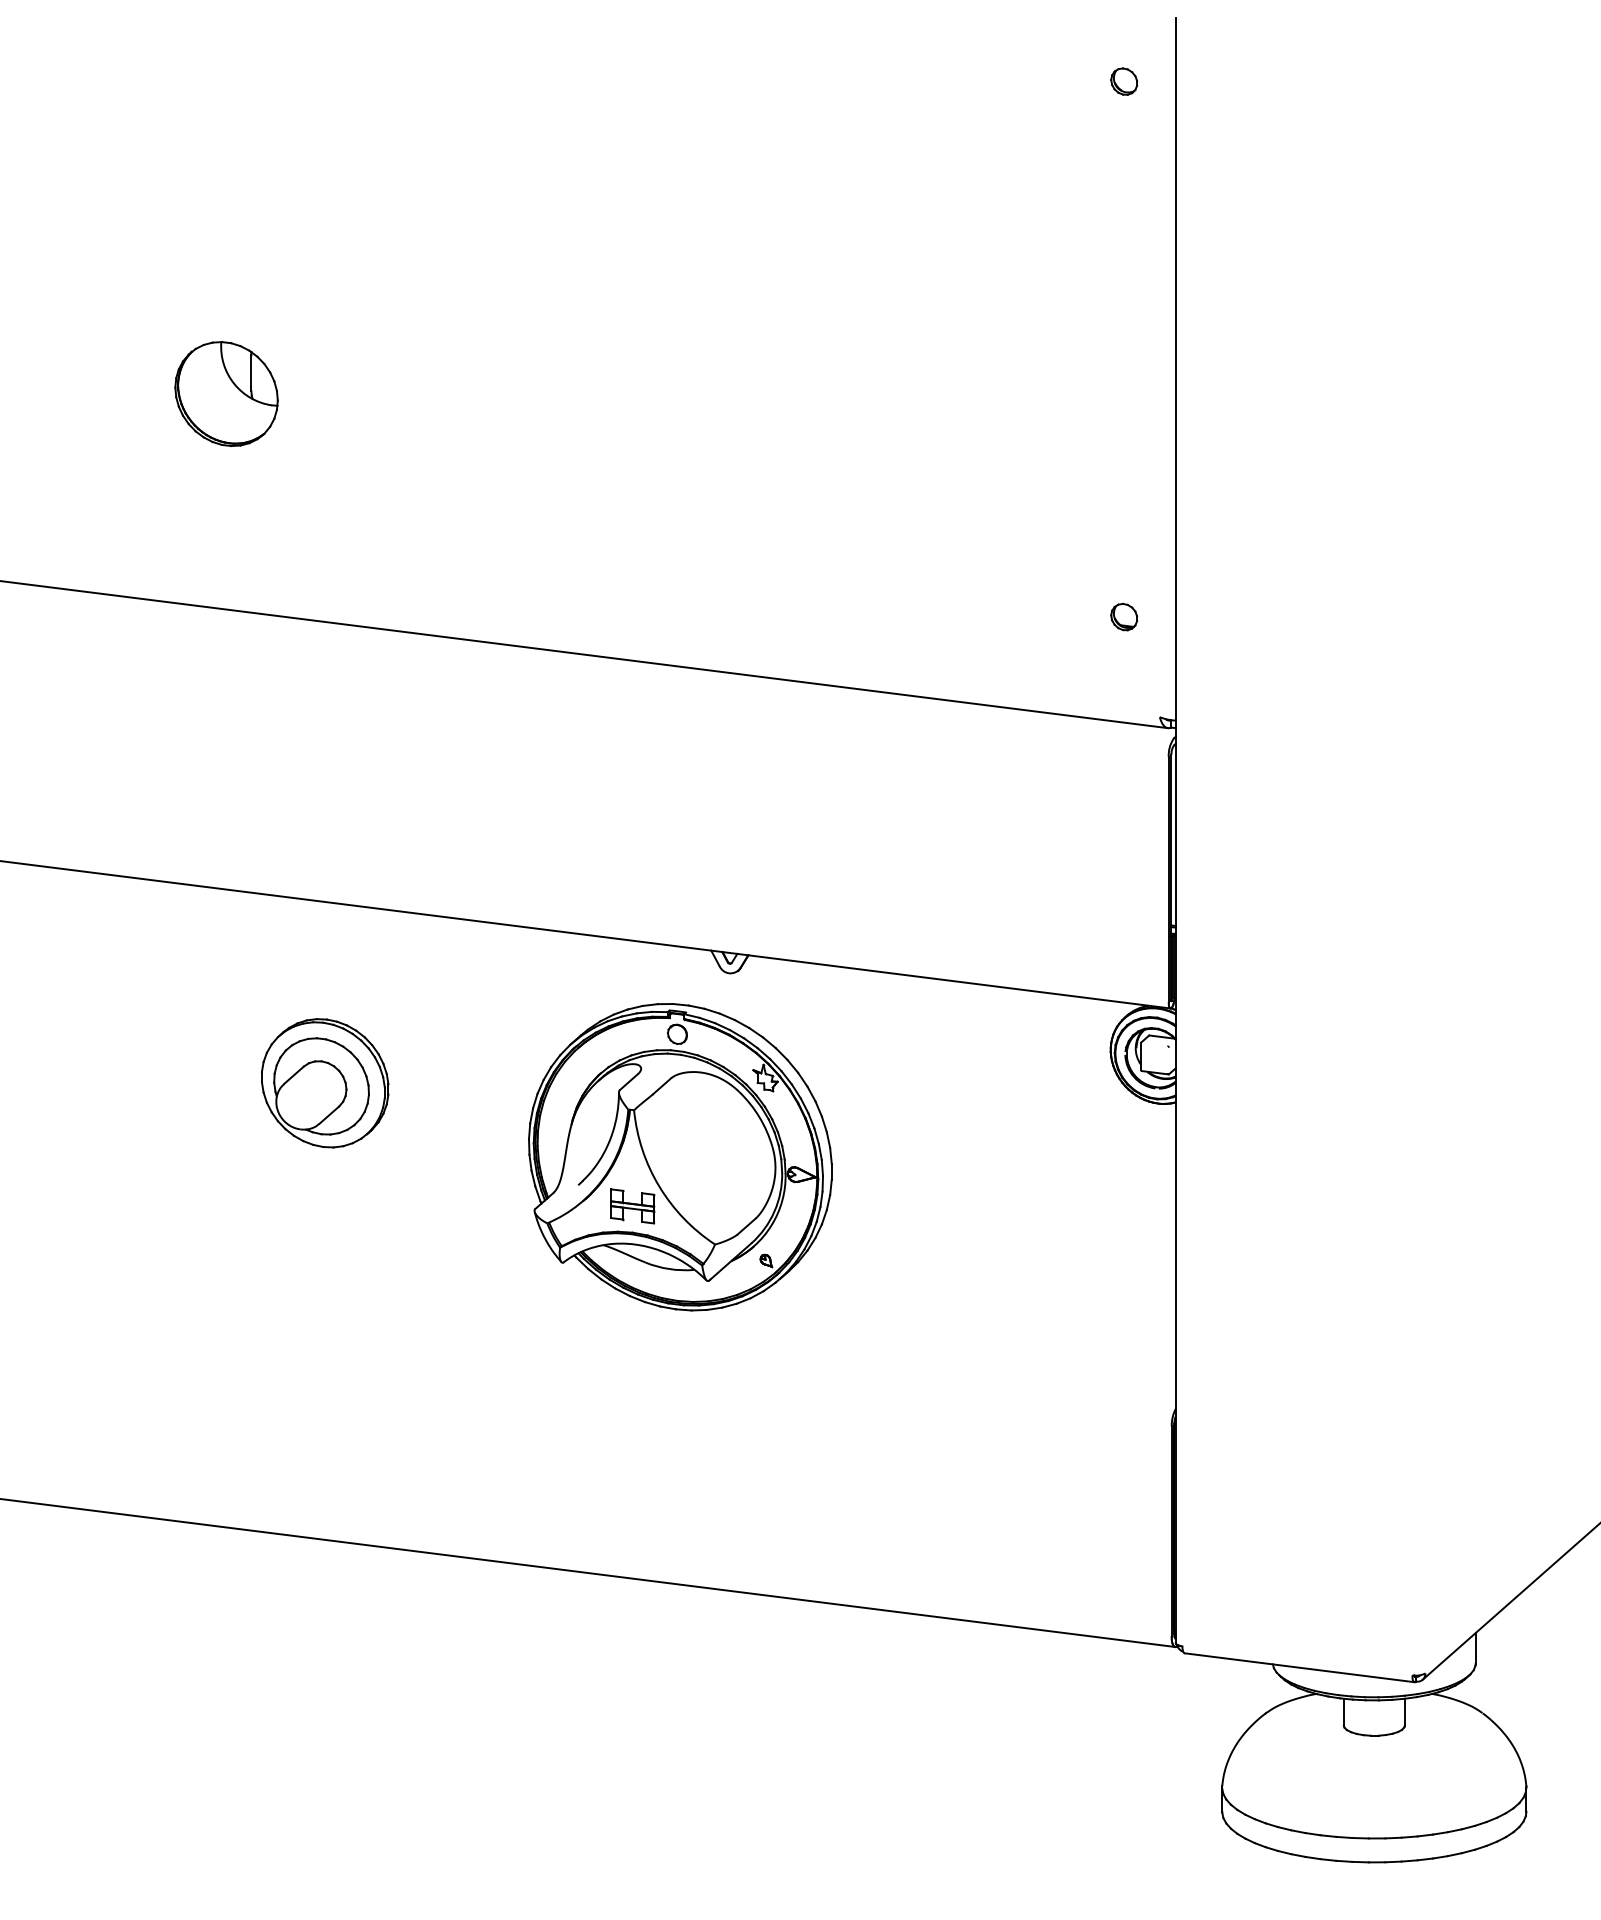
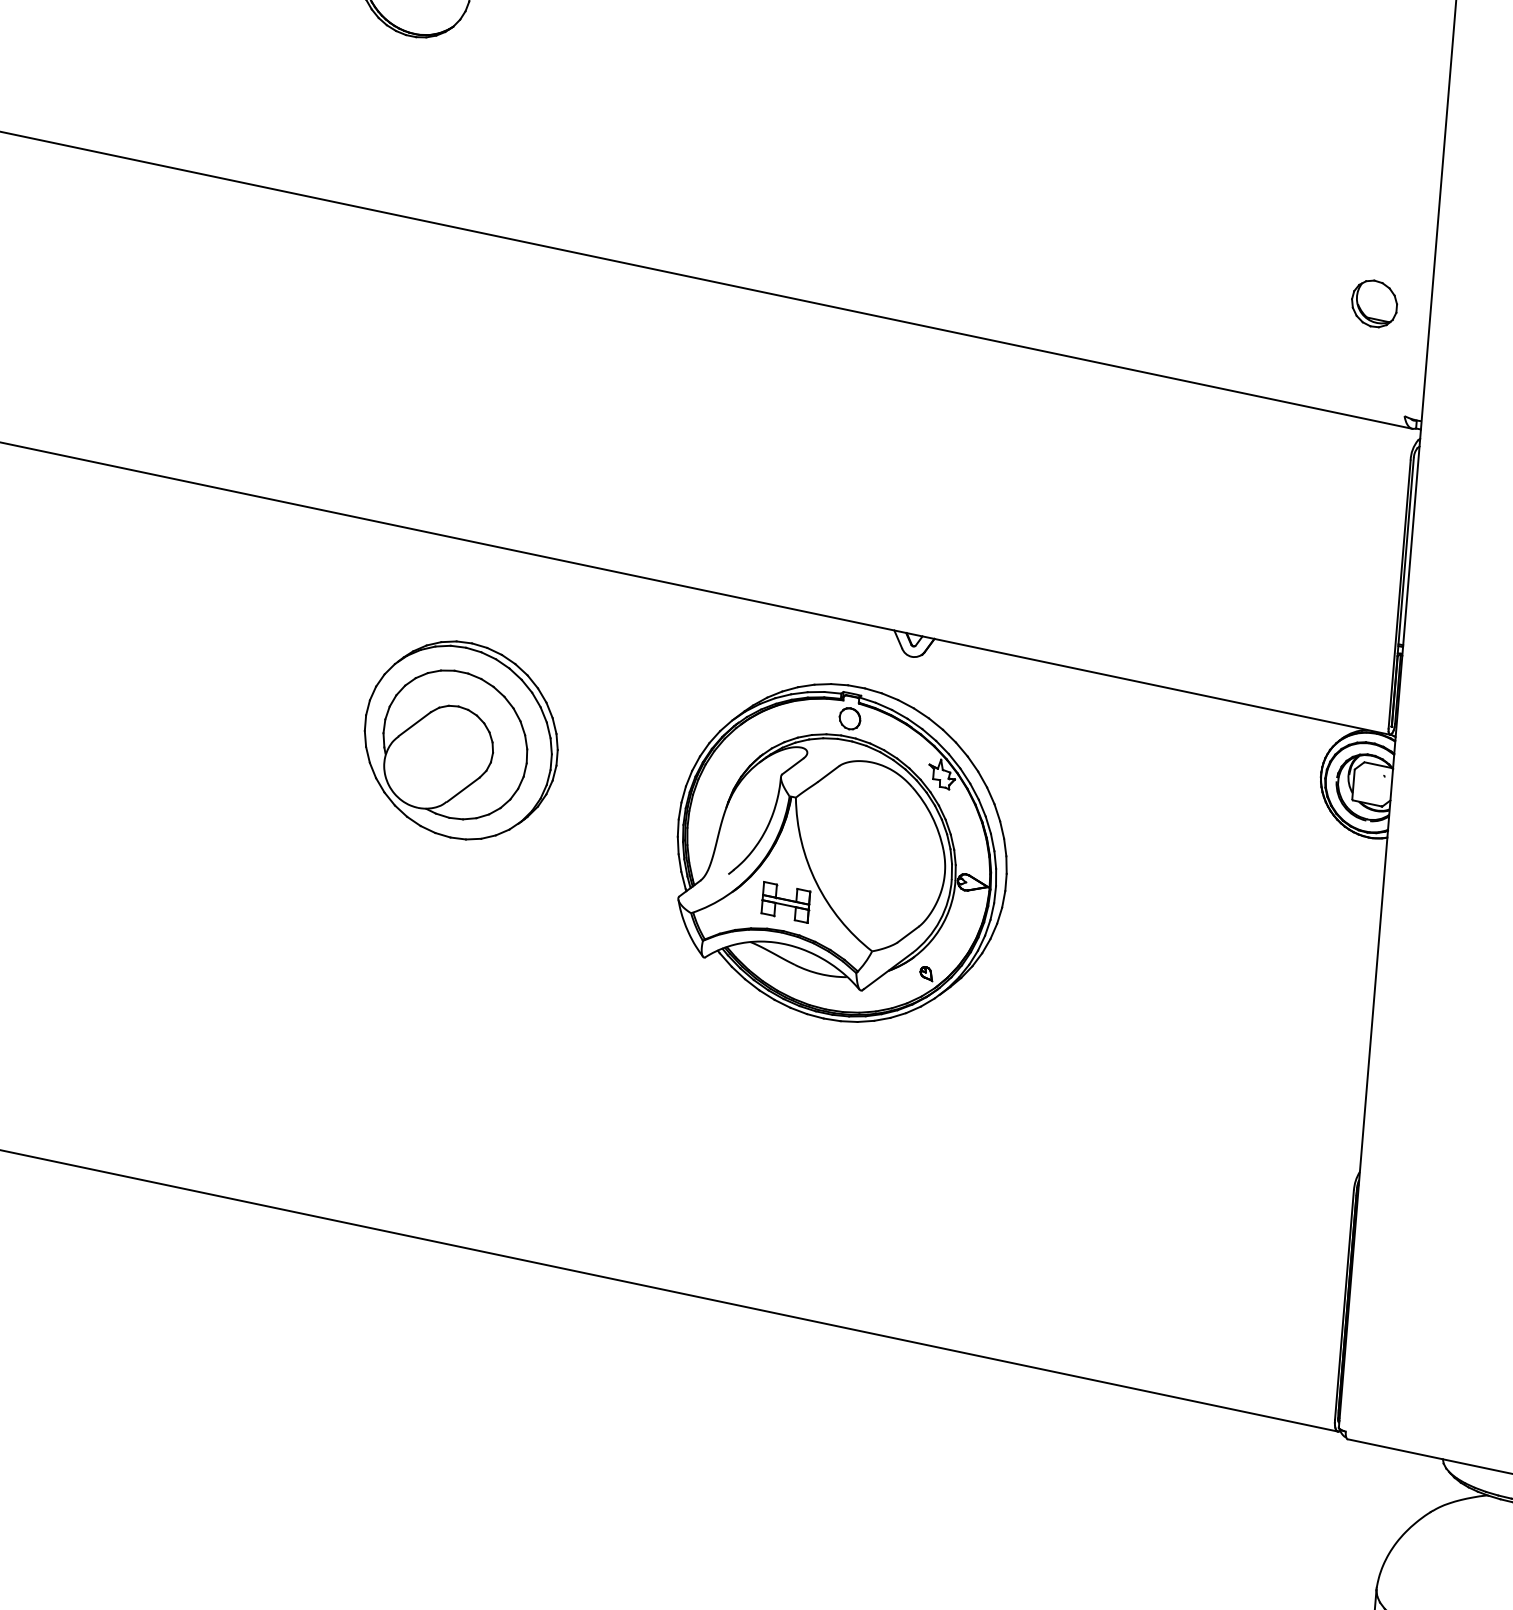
part: (1124, 616) -> (1375, 303), size x1.6
part: (325, 1083) -> (461, 740), size x1.4

